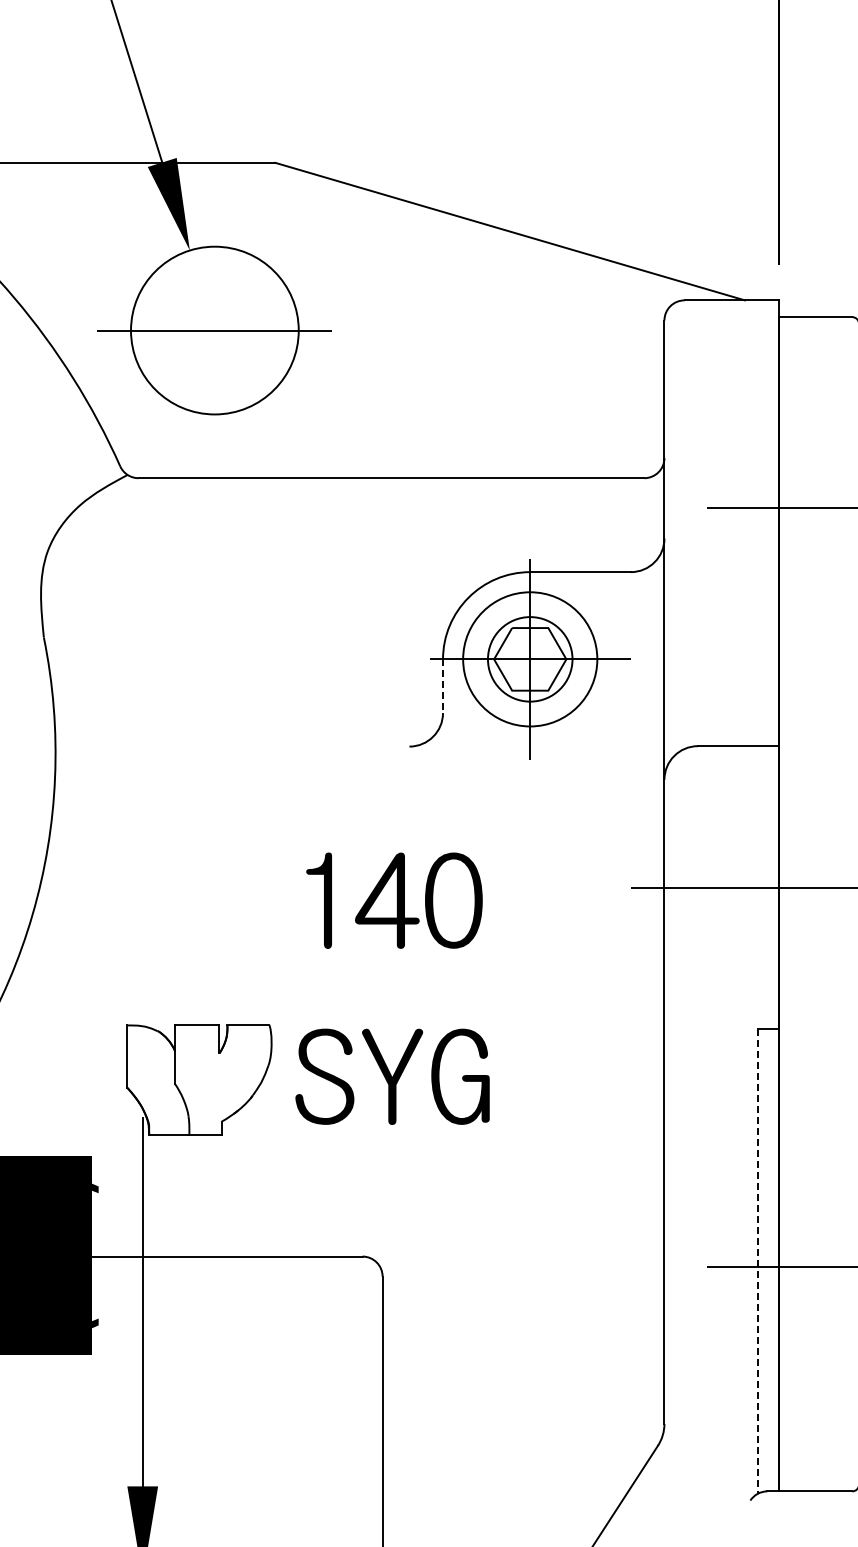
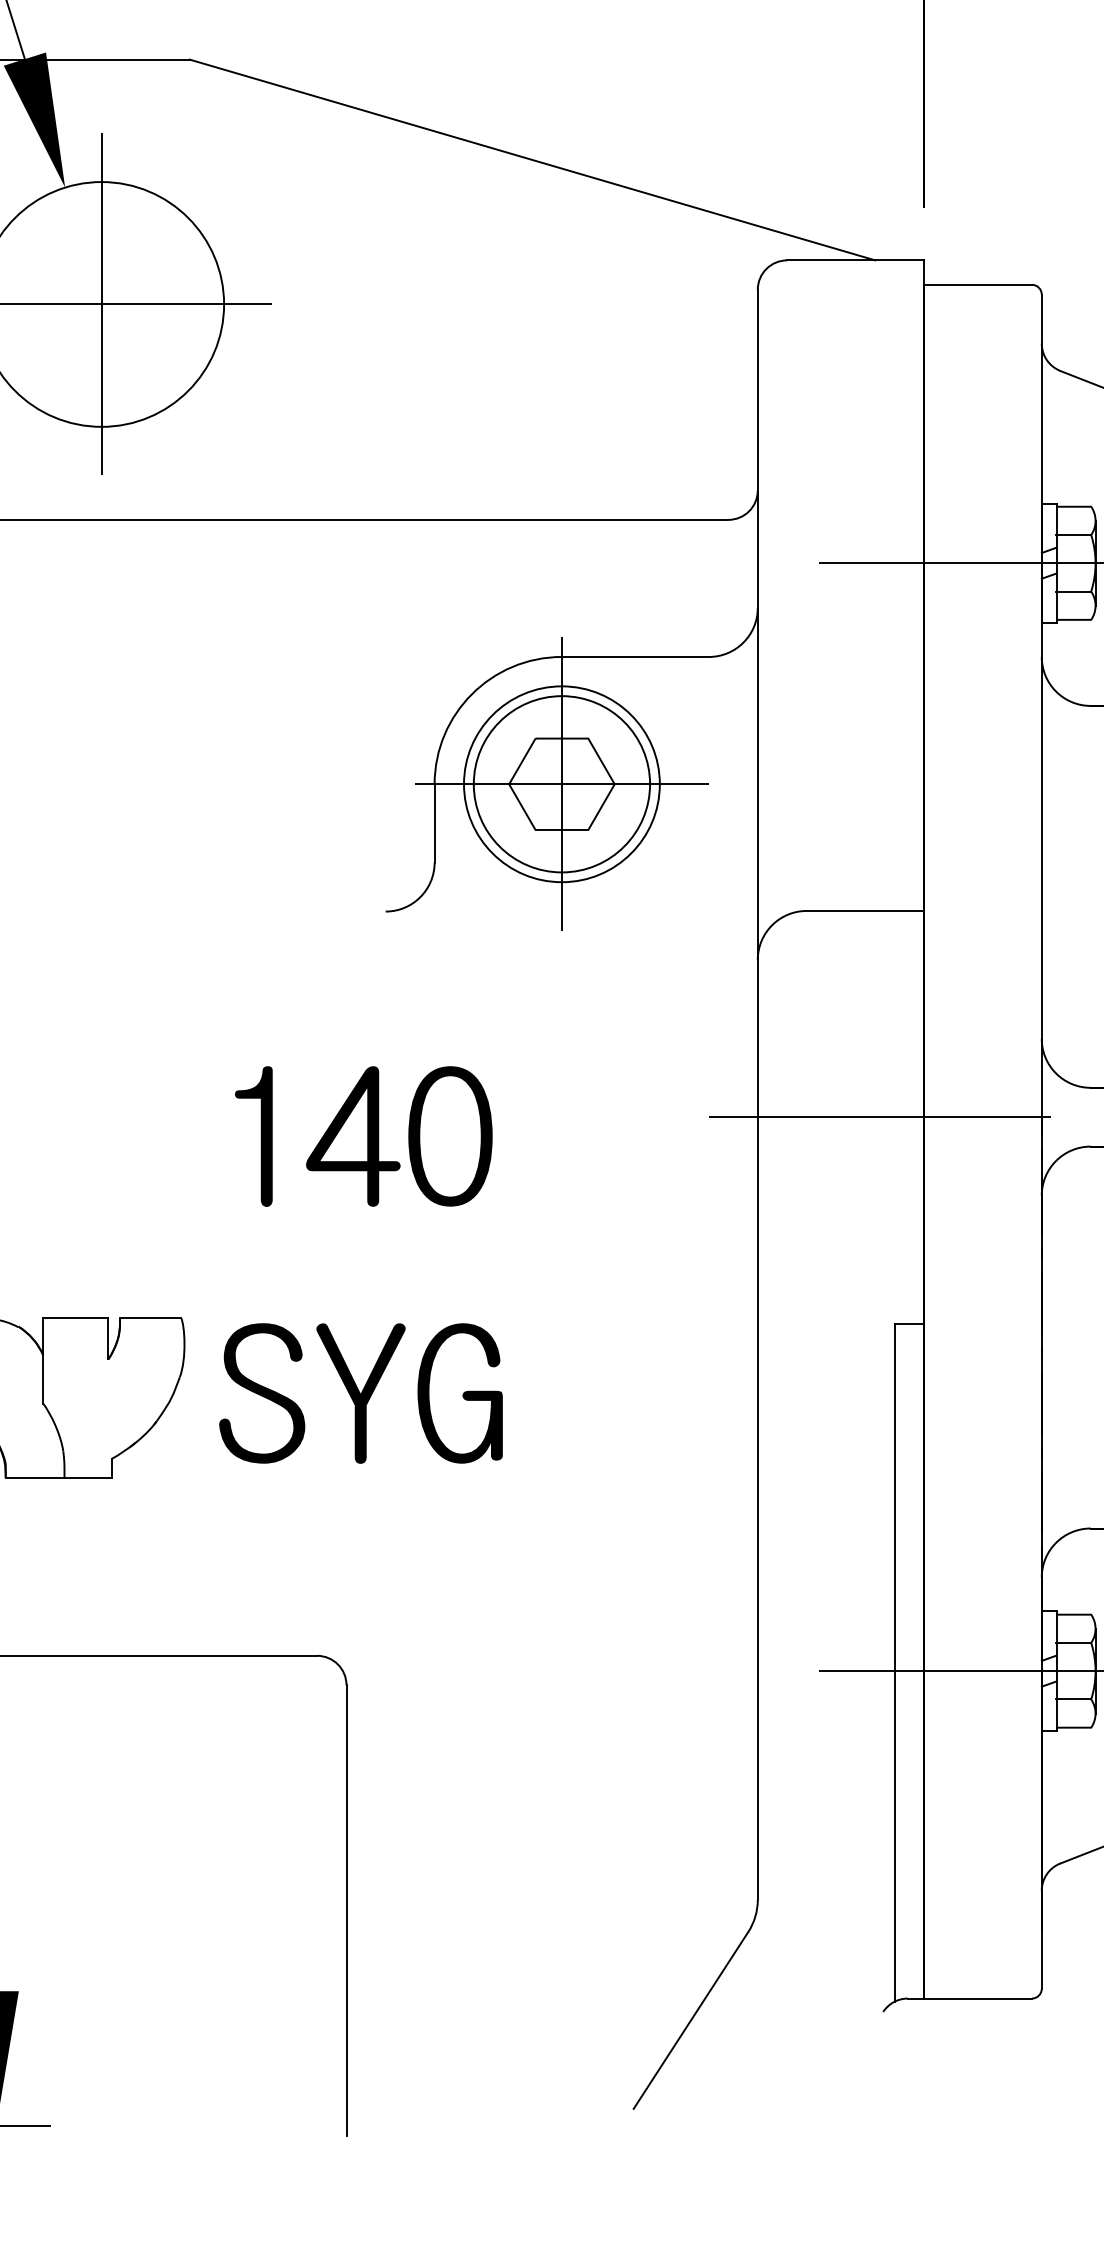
line: (214, 330) -> (101, 304), added
circle: (529, 658) -> (560, 783), size x1.43
line: (443, 686) -> (435, 823), dashed -> solid
line: (758, 1261) -> (895, 1663), dashed -> solid

